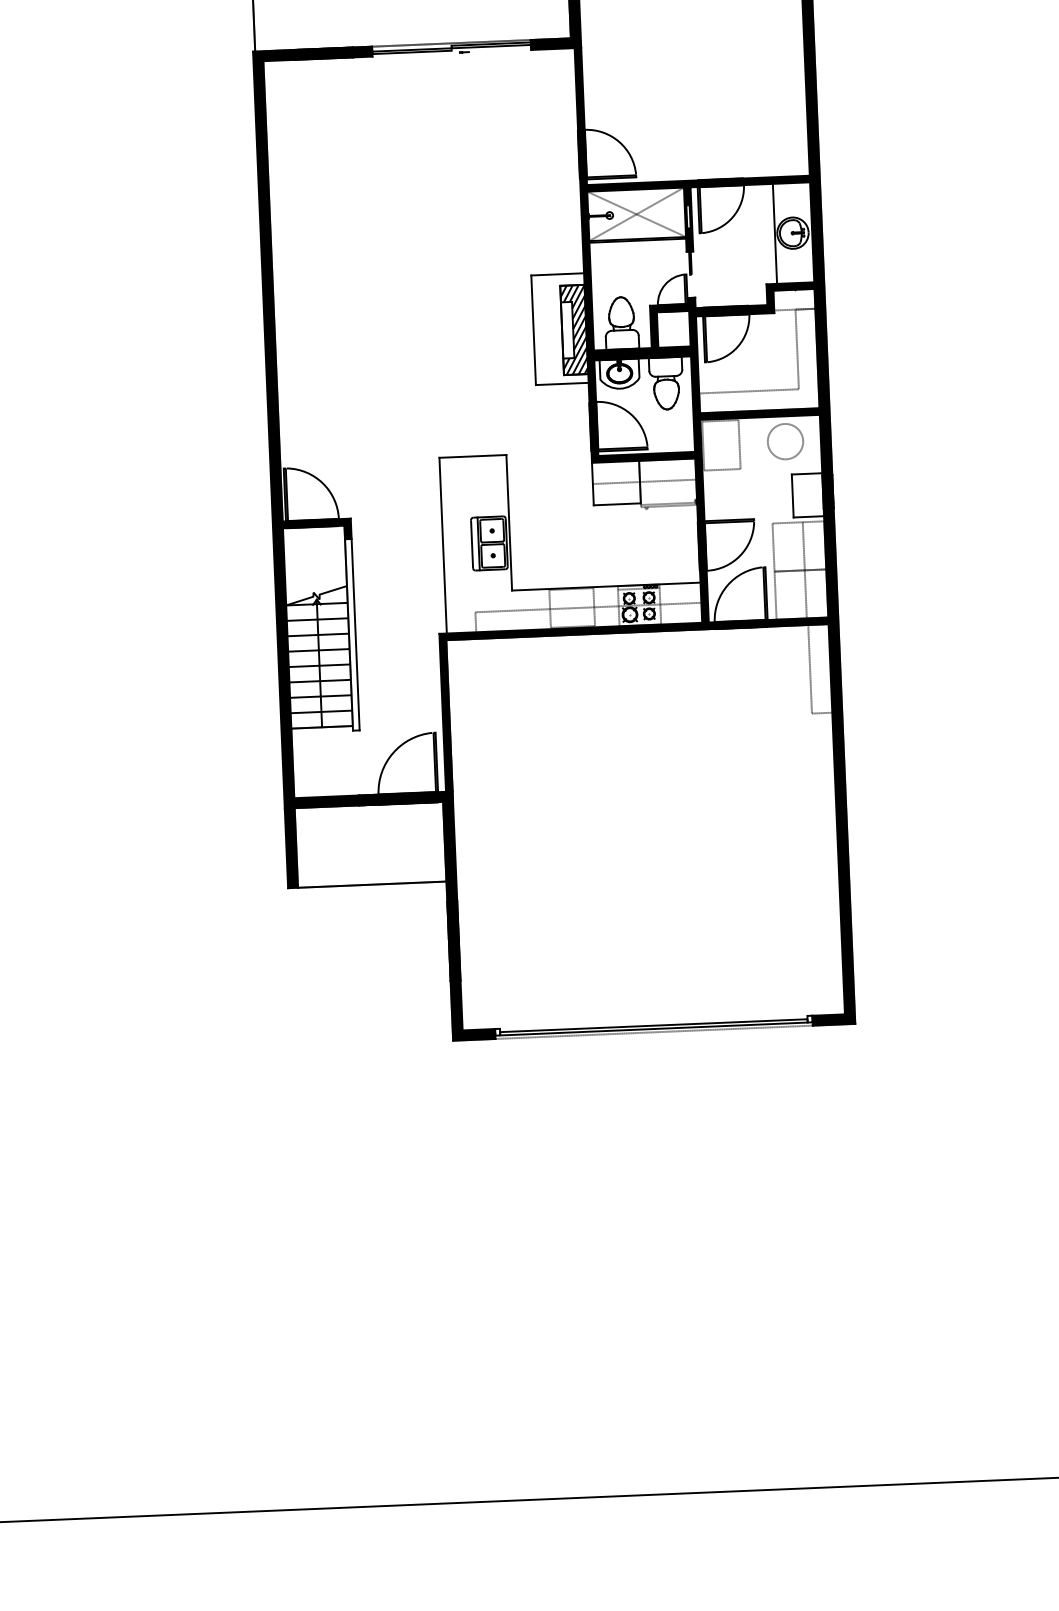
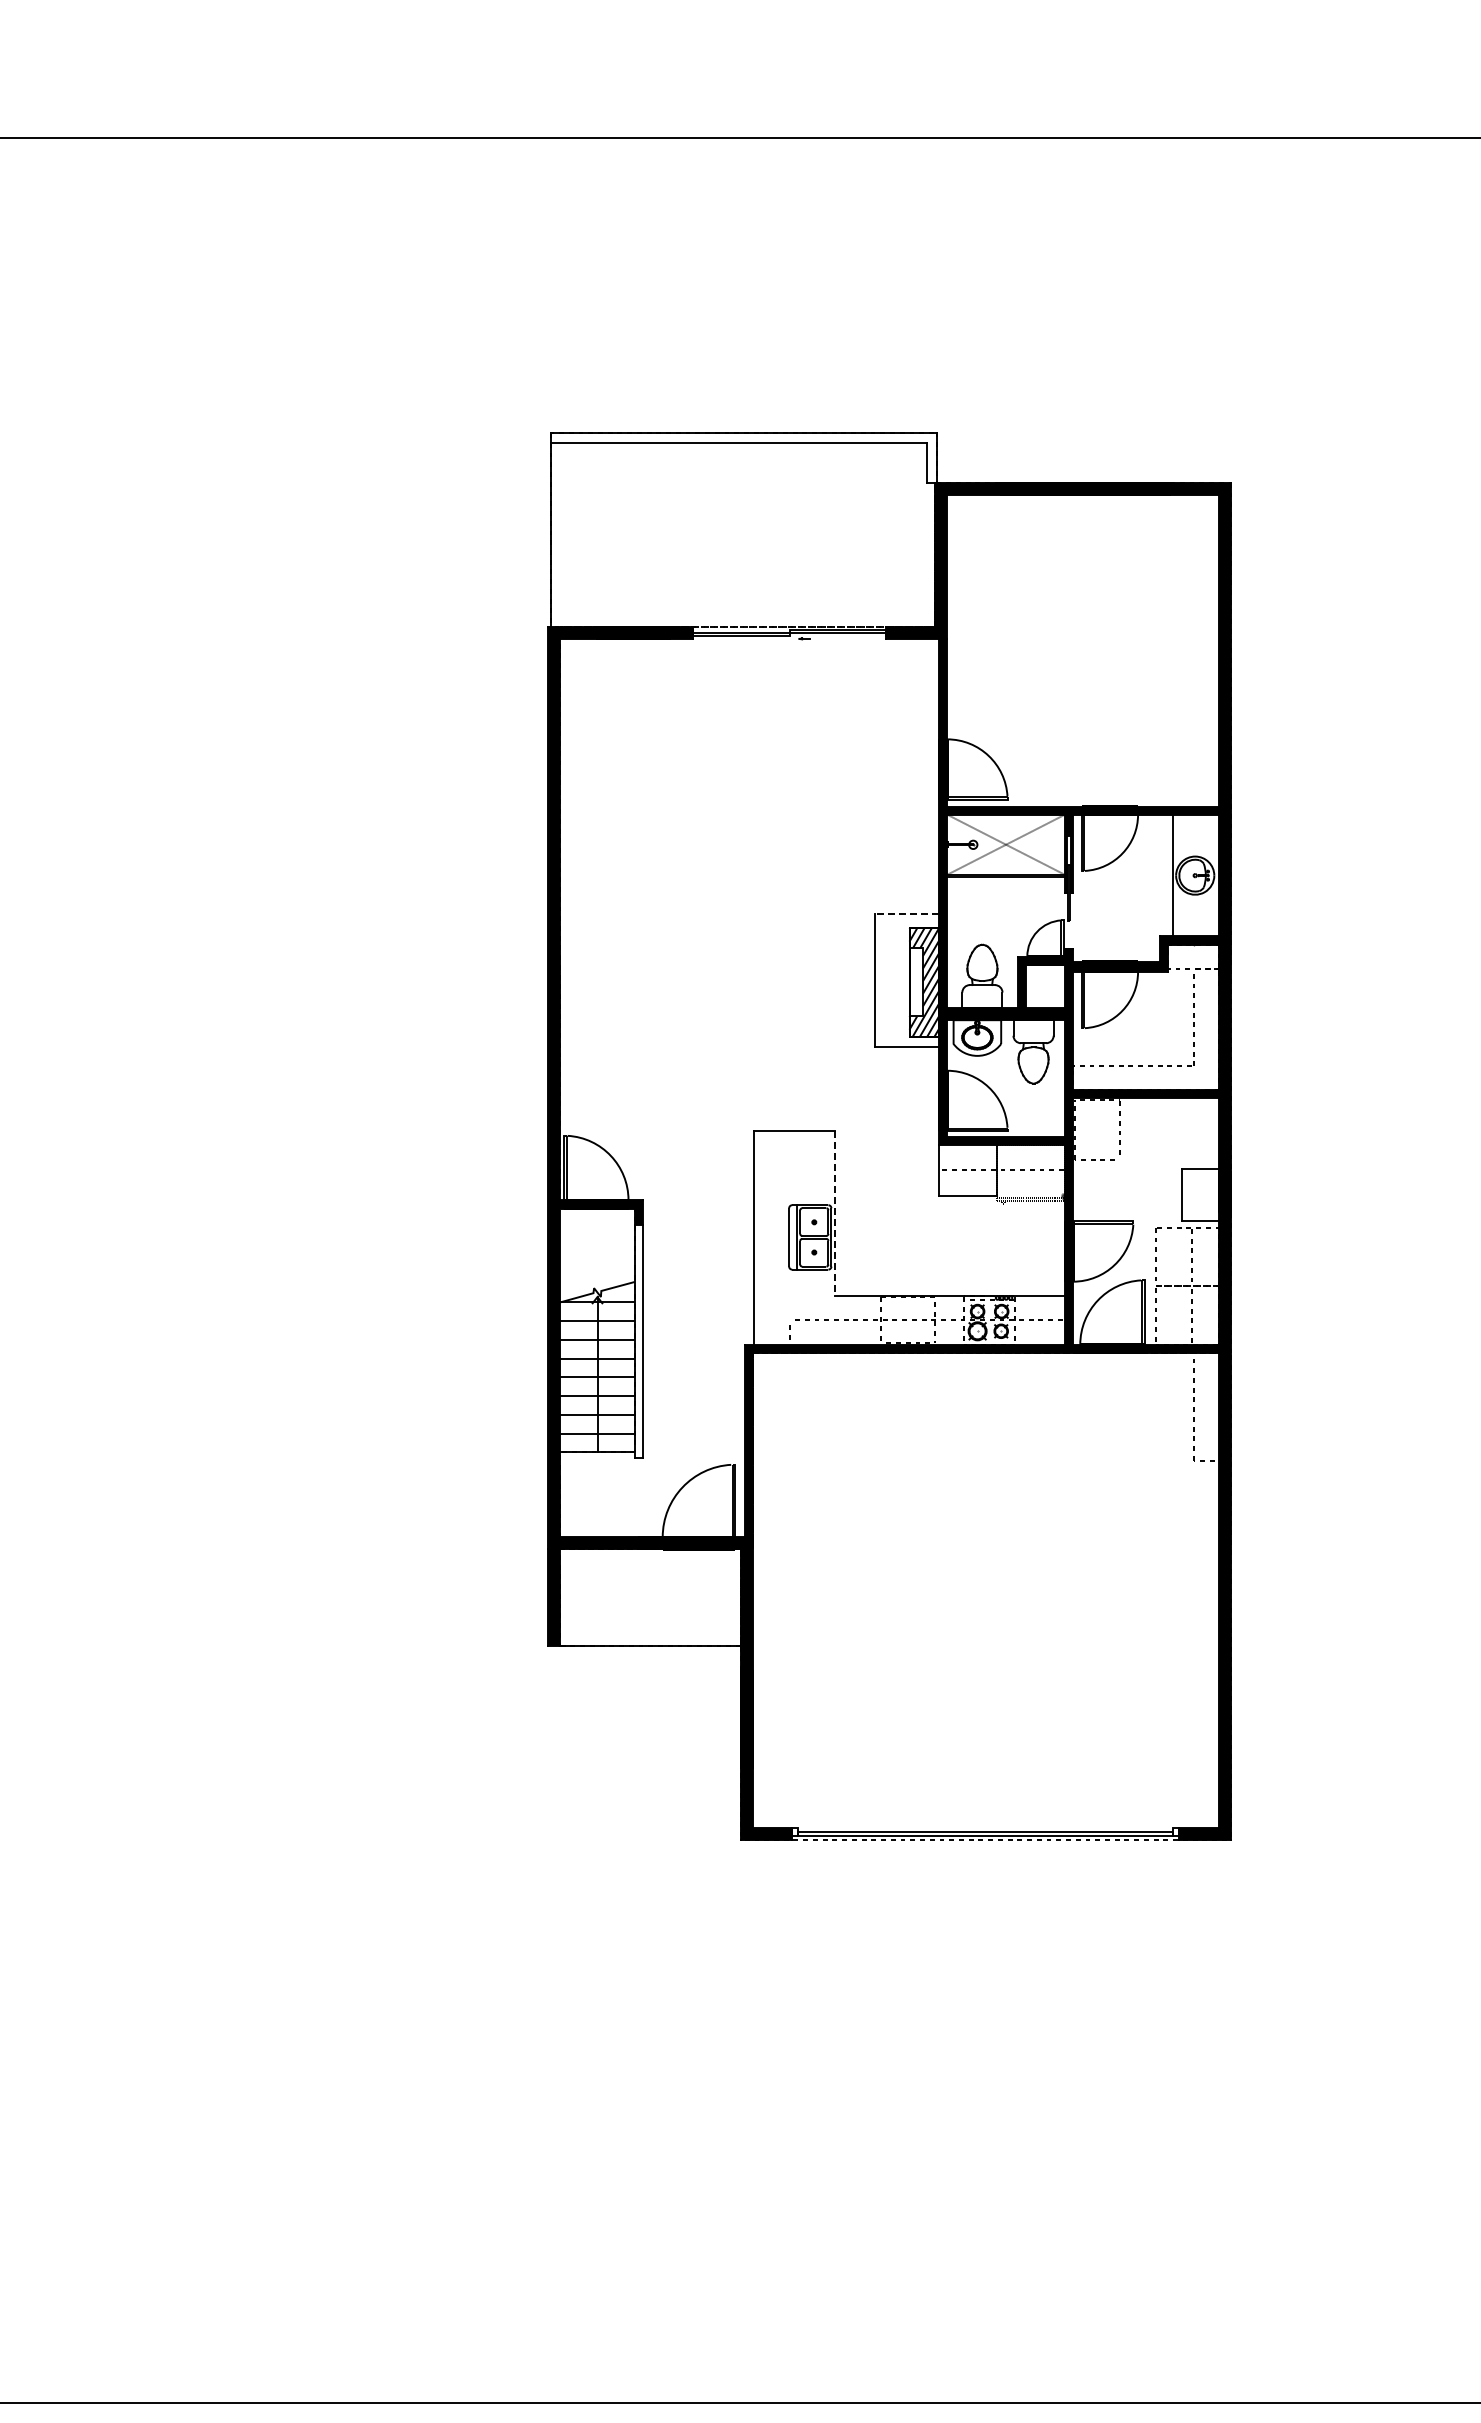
line: (557, 274) -> (906, 913), solid -> dashed
circle: (785, 441) -> (1175, 1128), removed
line: (509, 522) -> (835, 1213), solid -> dashed

